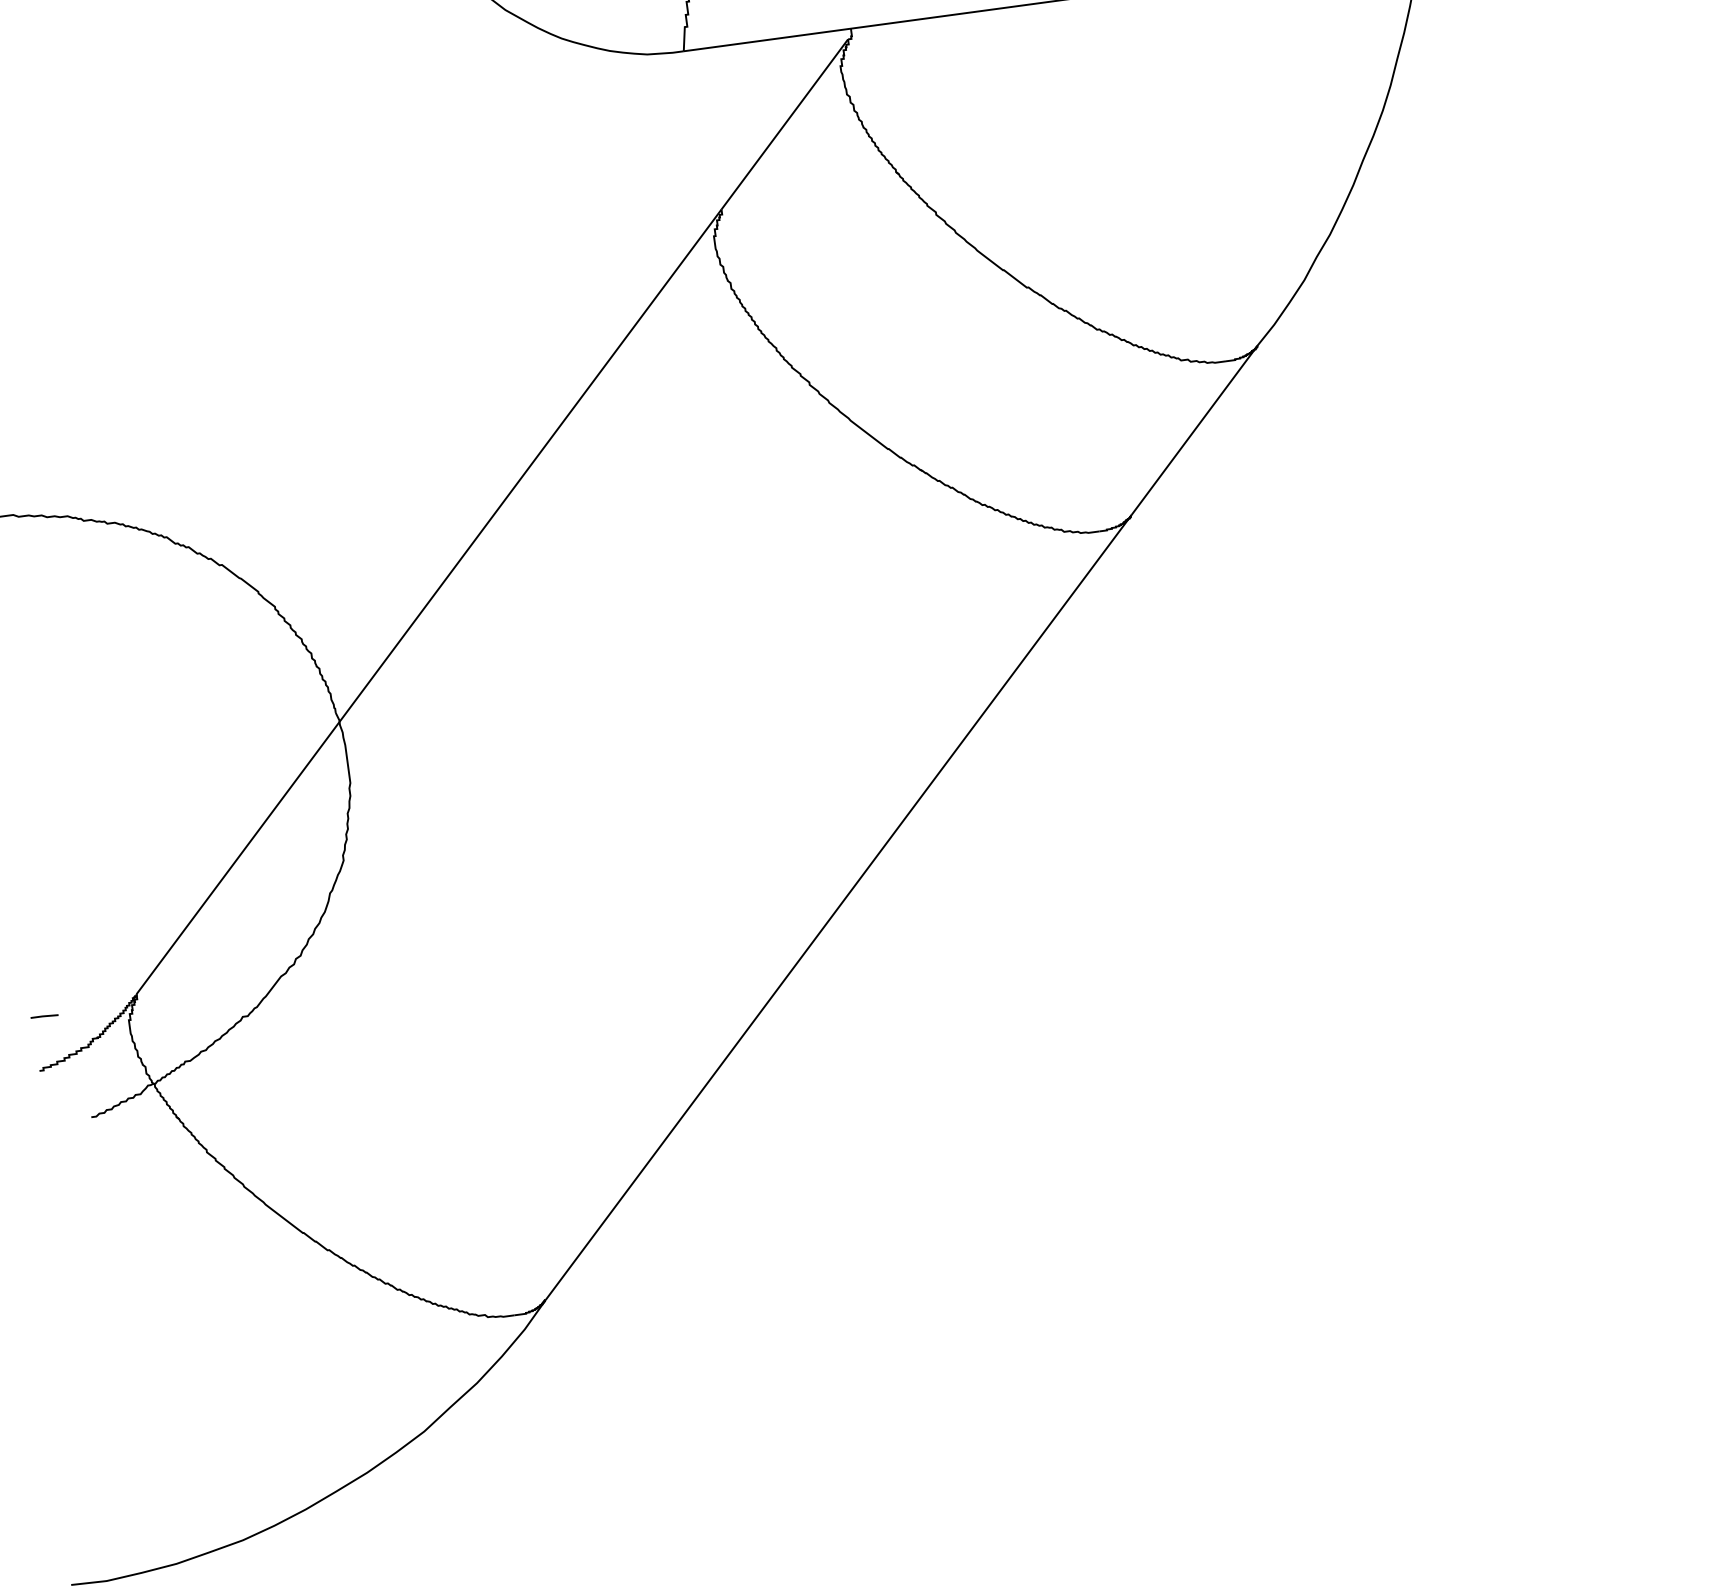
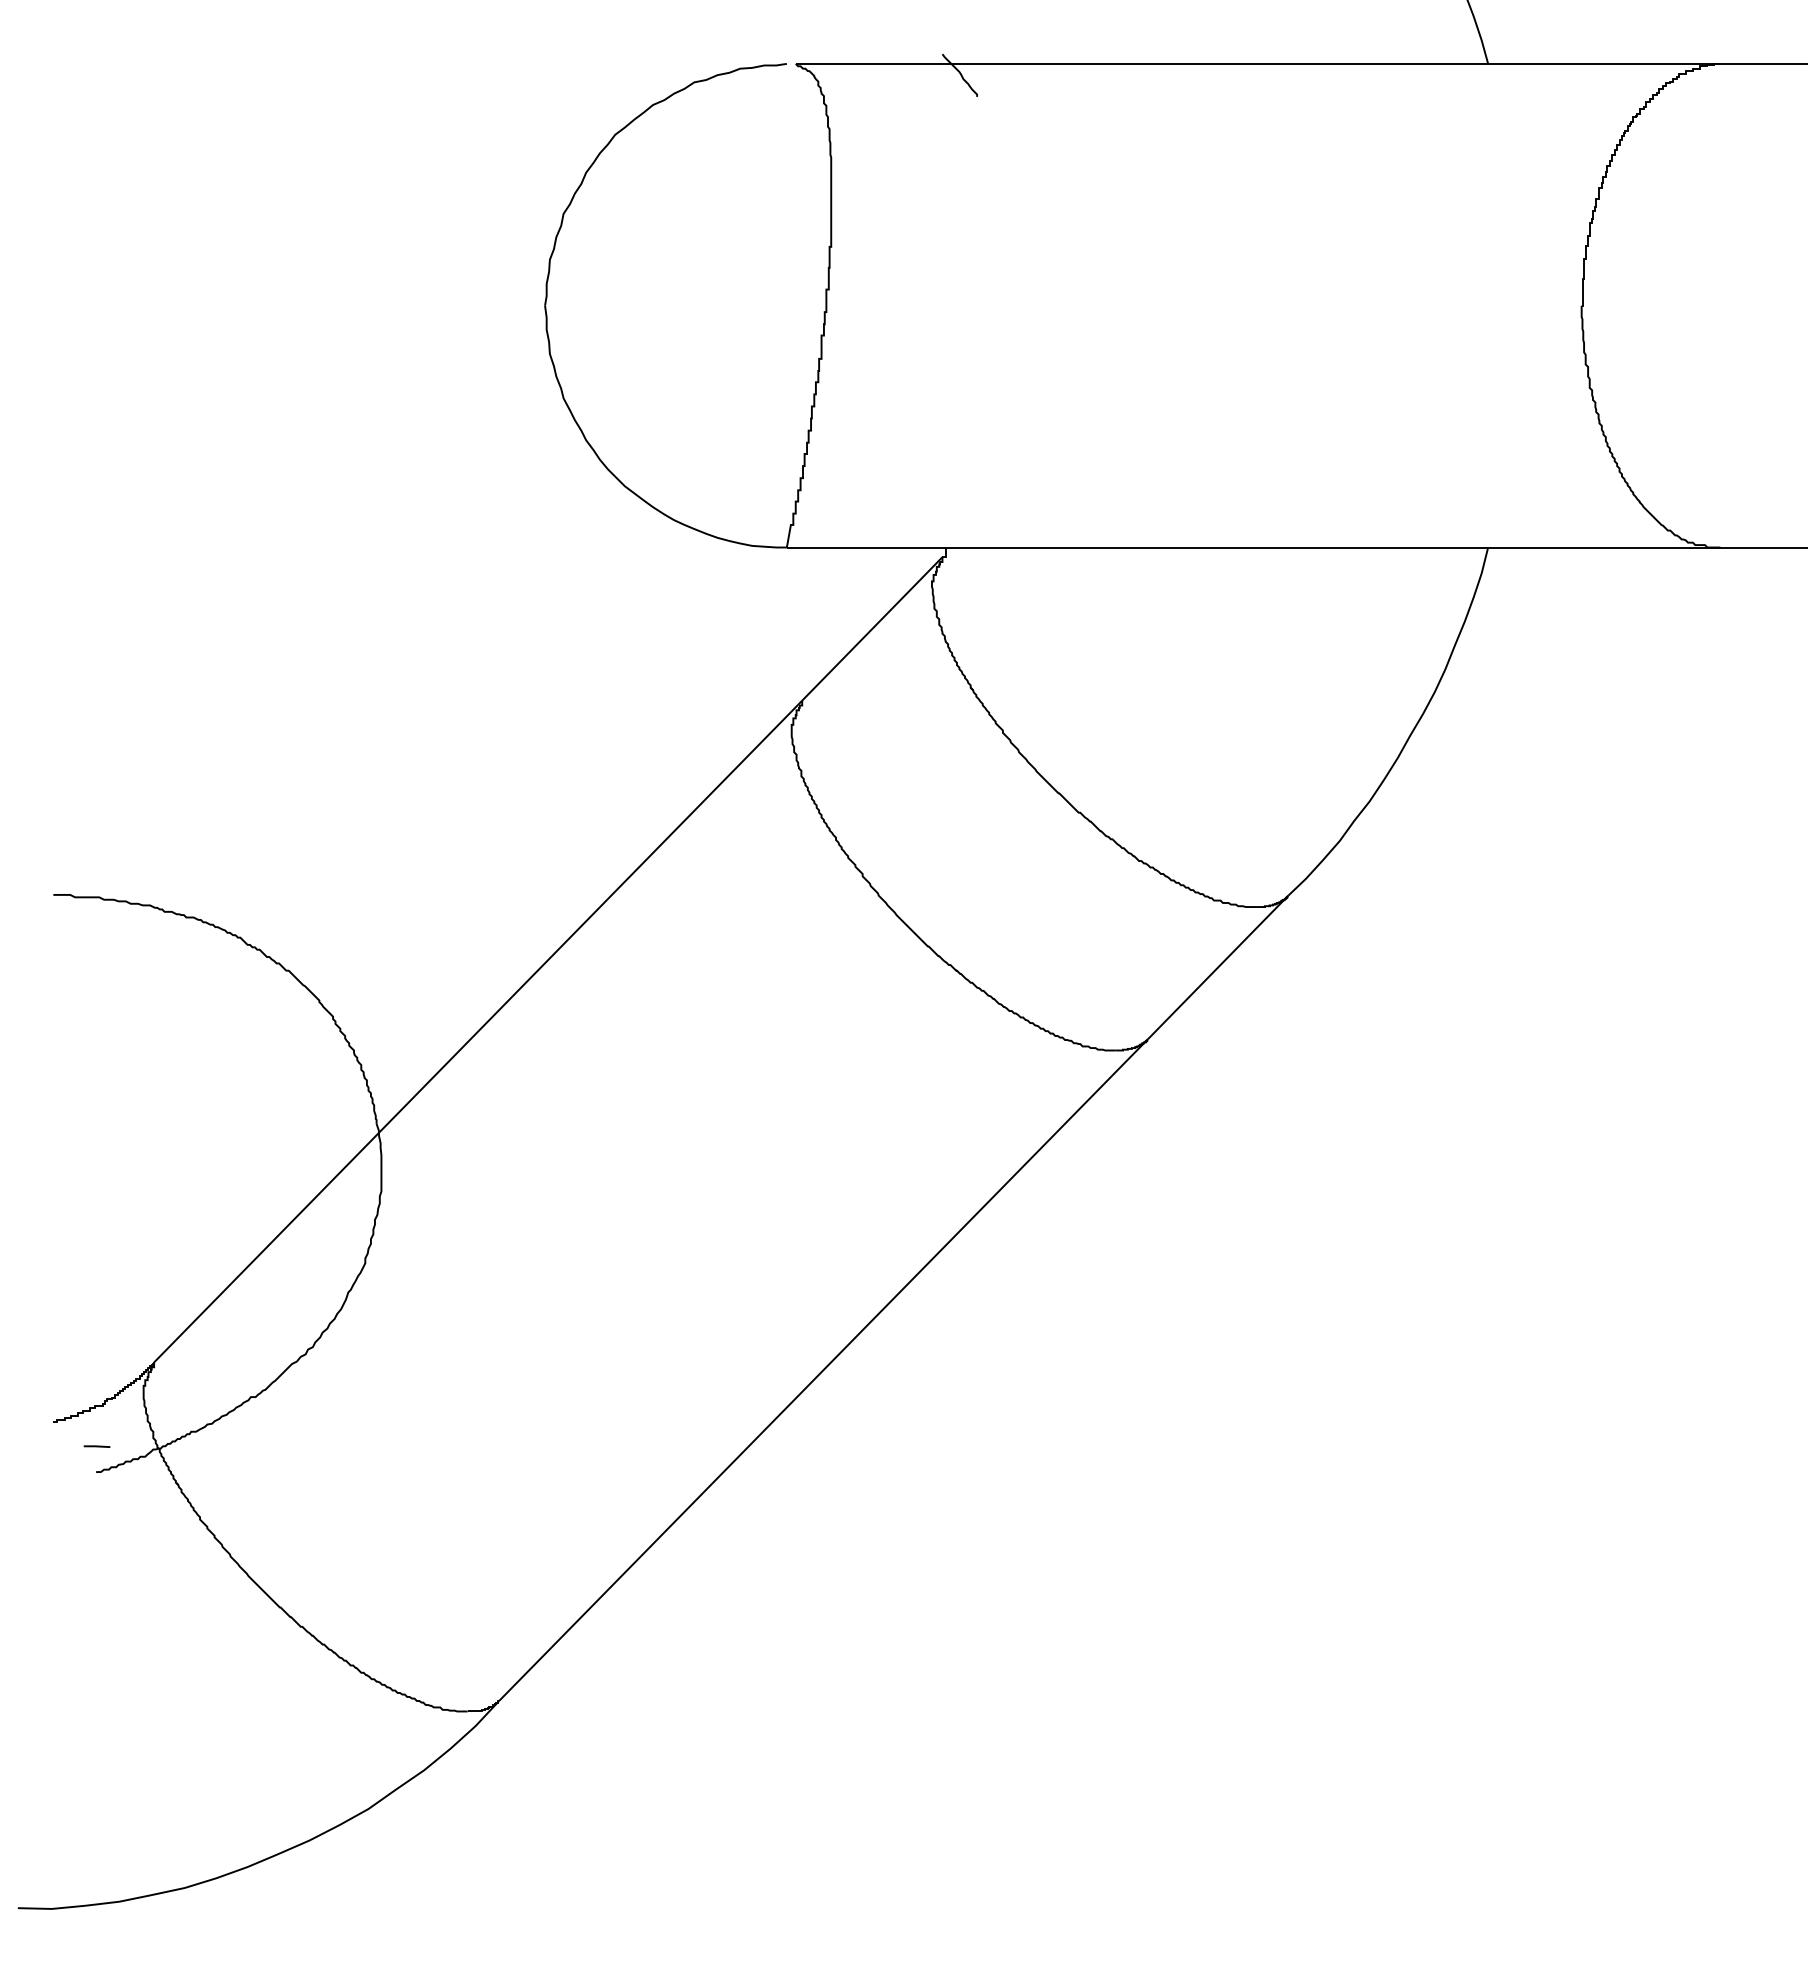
line: (44, 1016) -> (96, 1446), moved

